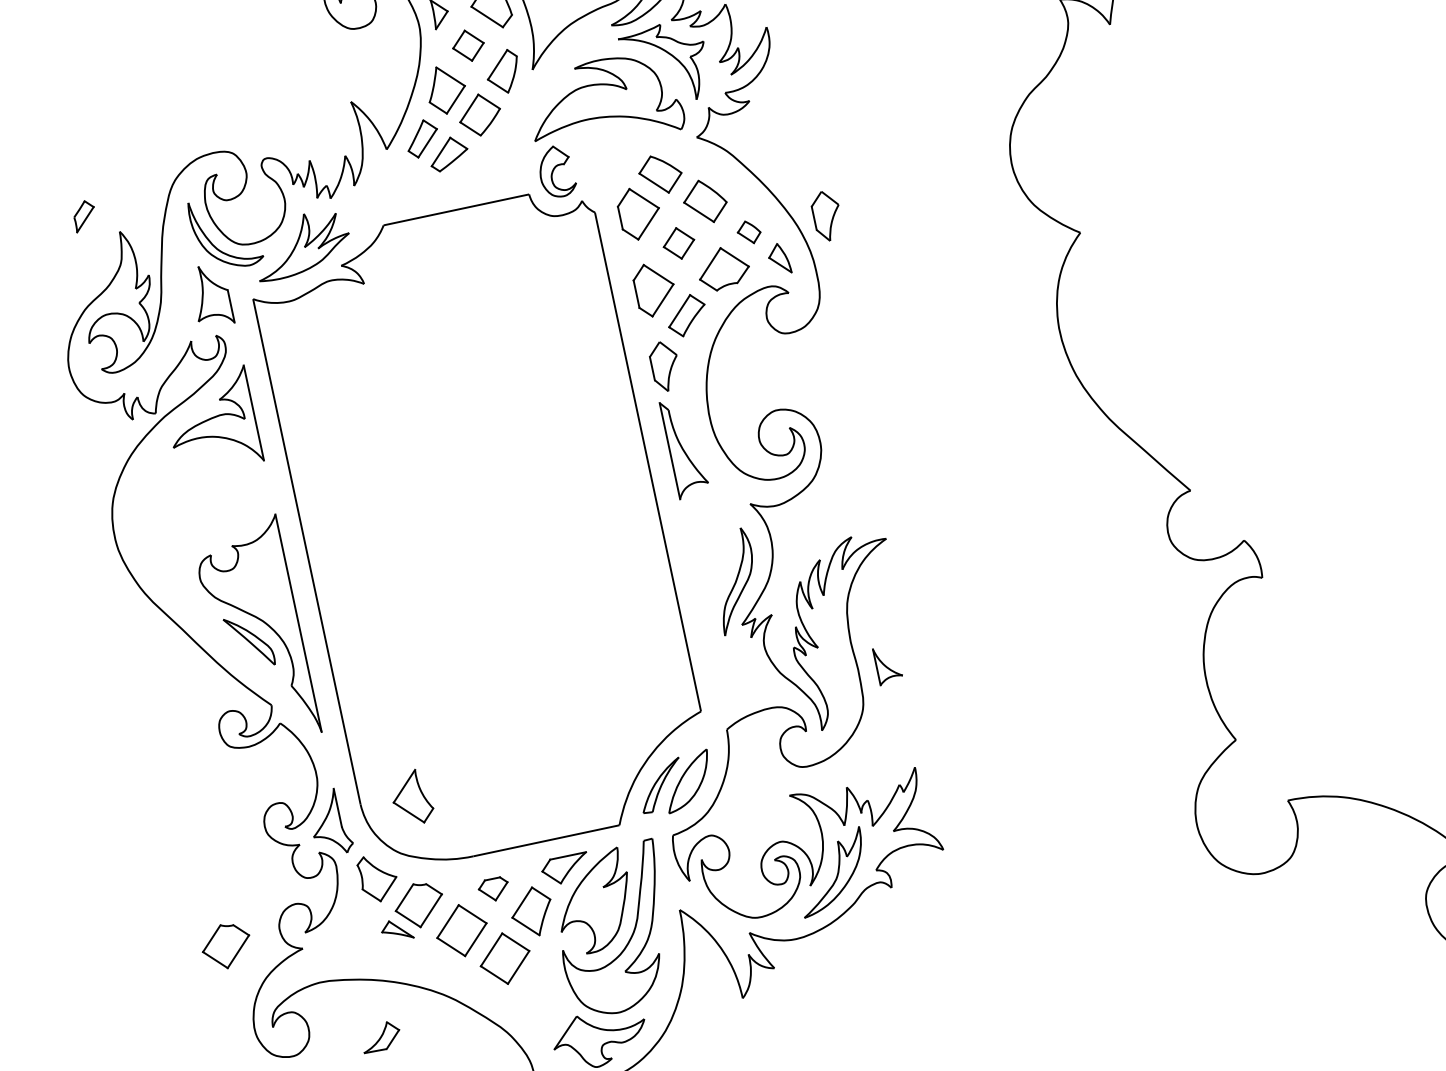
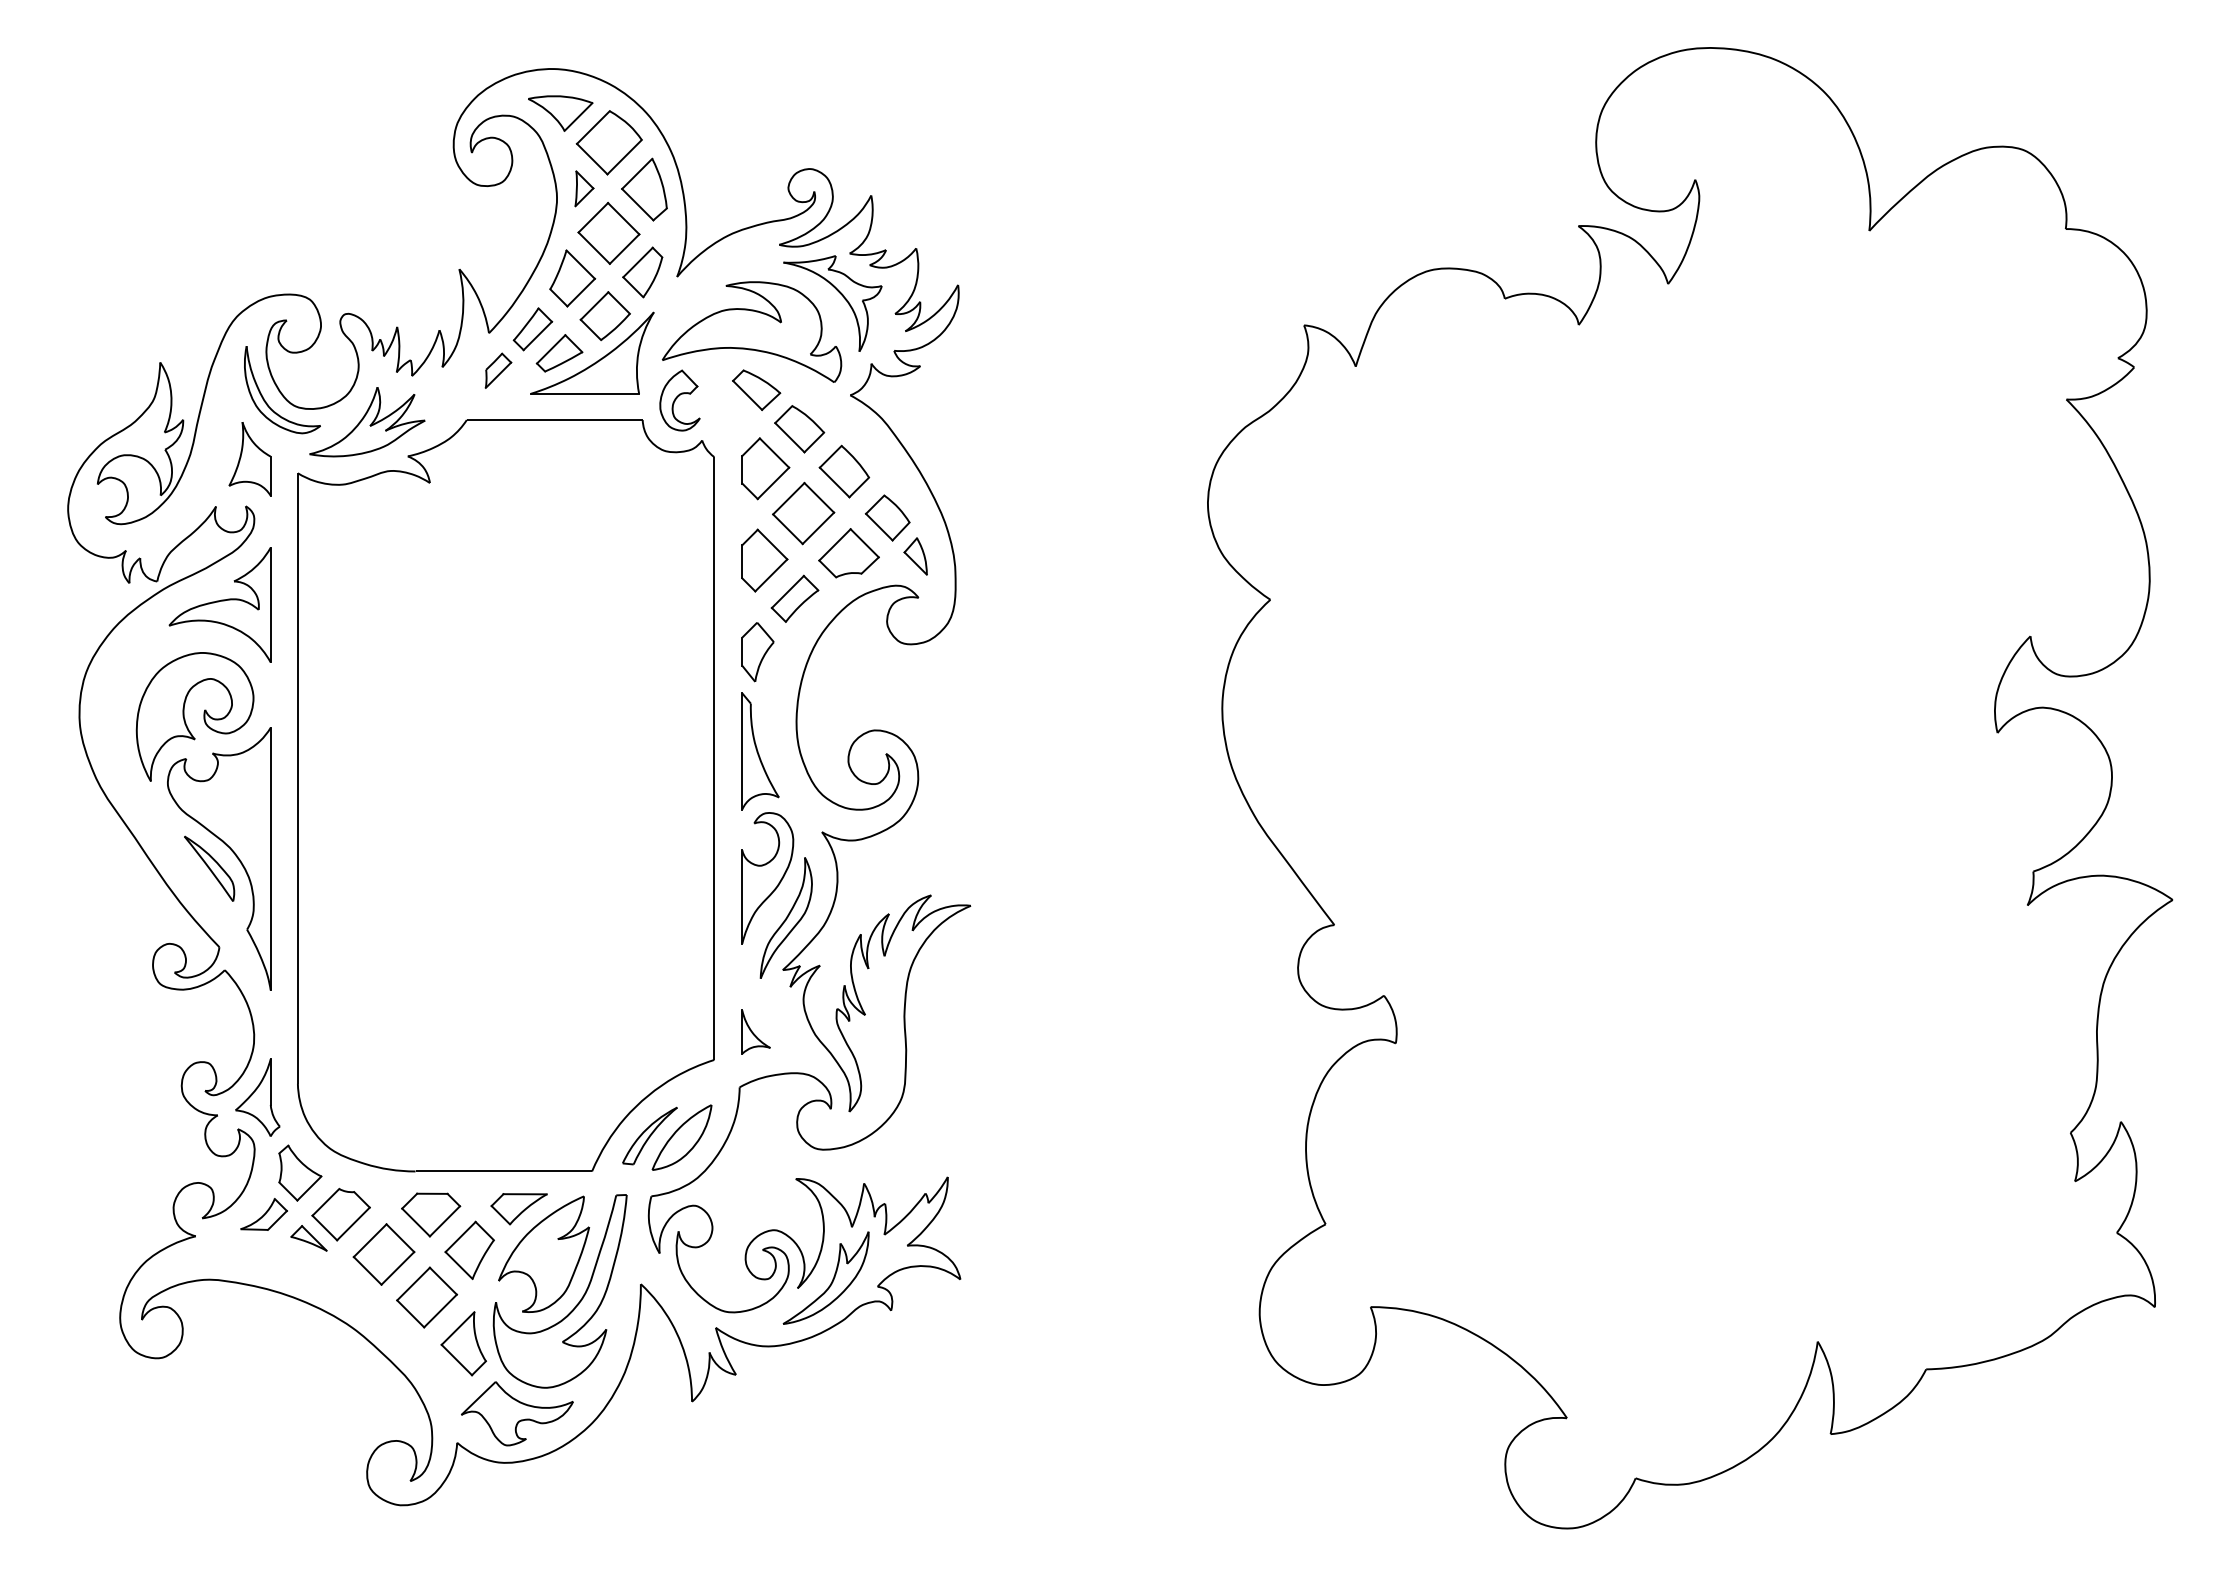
part: (467, 45) -> (608, 232), size x1.67
part: (618, 149) -> (756, 389), added
part: (481, 153) -> (597, 360), added
part: (84, 215) -> (498, 370), moved
part: (826, 216) -> (981, 518), removed
part: (748, 232) -> (887, 517), size x1.67
part: (678, 243) -> (803, 513), size x1.67
part: (217, 517) -> (203, 716), added
part: (713, 551) -> (767, 878), added
part: (887, 664) -> (755, 1031), moved
part: (411, 797) -> (463, 1343), moved
part: (494, 889) -> (431, 1214), size x1.67
part: (225, 946) -> (107, 1214), removed
part: (380, 1037) -> (263, 1214), moved

